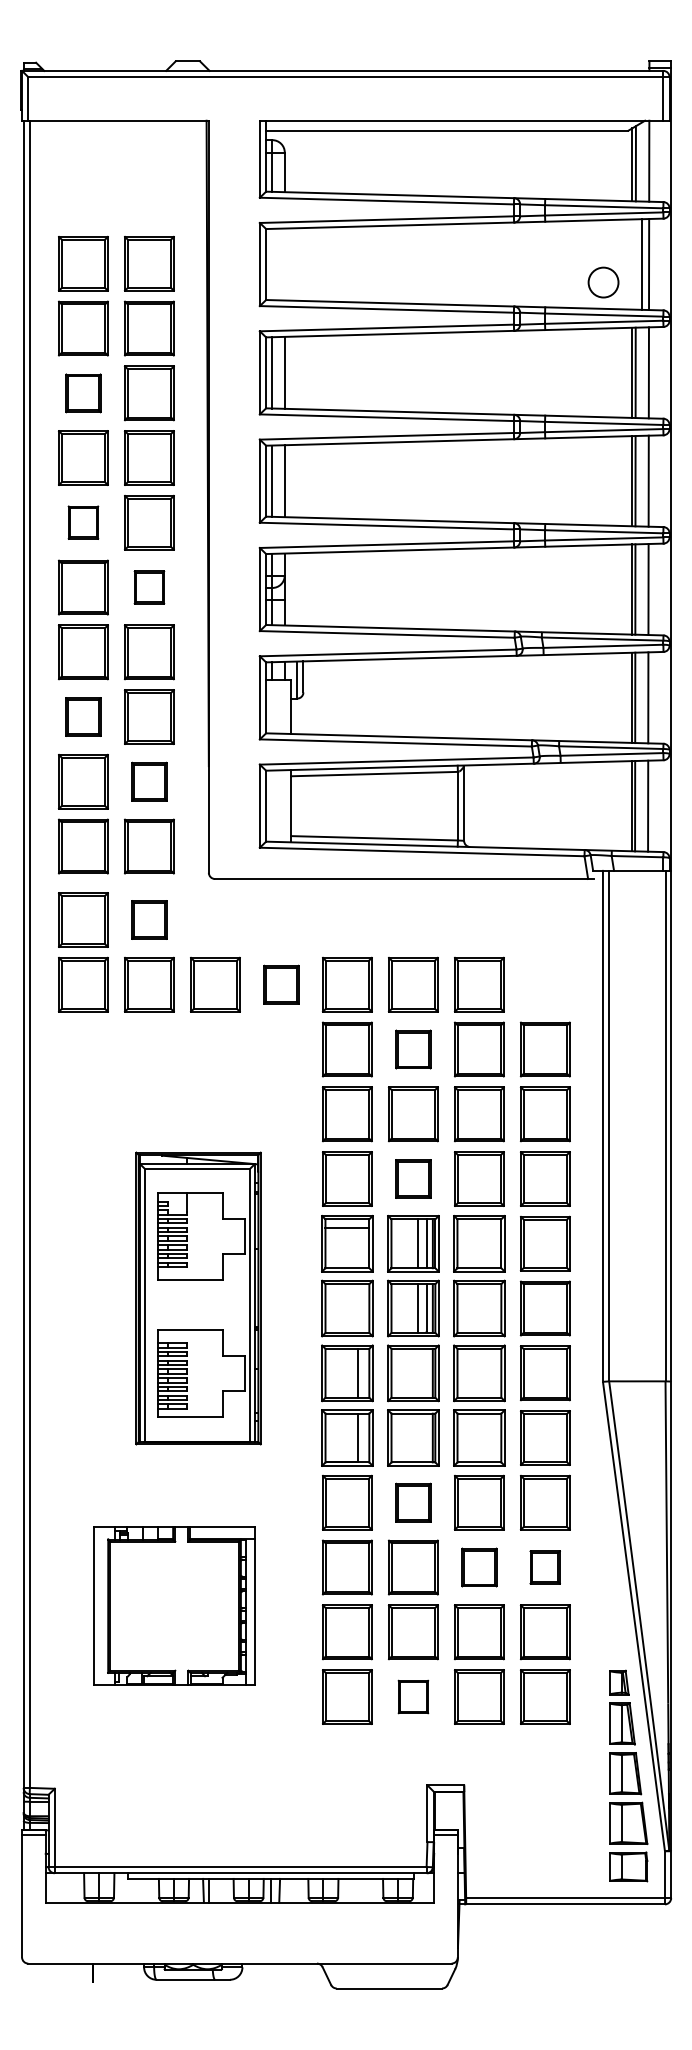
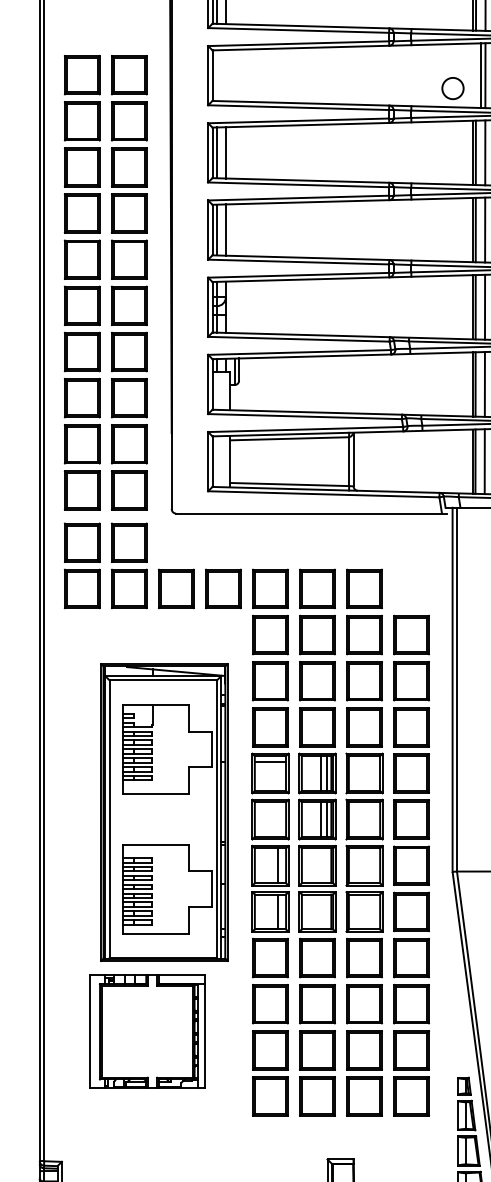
part: (83, 393) -> (82, 167), size x1.43
part: (83, 522) -> (82, 259), size x1.67
part: (149, 587) -> (129, 305), size x1.67
part: (83, 716) -> (82, 397), size x1.43
part: (149, 781) -> (129, 444), size x1.43
part: (149, 919) -> (129, 542), size x1.43
part: (281, 984) -> (223, 588), size x1.43
part: (413, 1049) -> (317, 635), size x1.43
part: (413, 1178) -> (317, 726), size x1.43
part: (198, 1298) -> (164, 812), size x1.43
part: (413, 1502) -> (317, 957), size x1.43
part: (479, 1567) -> (364, 1004), size x1.43
part: (544, 1567) -> (410, 1004), size x1.67
part: (413, 1696) -> (317, 1096), size x1.67

